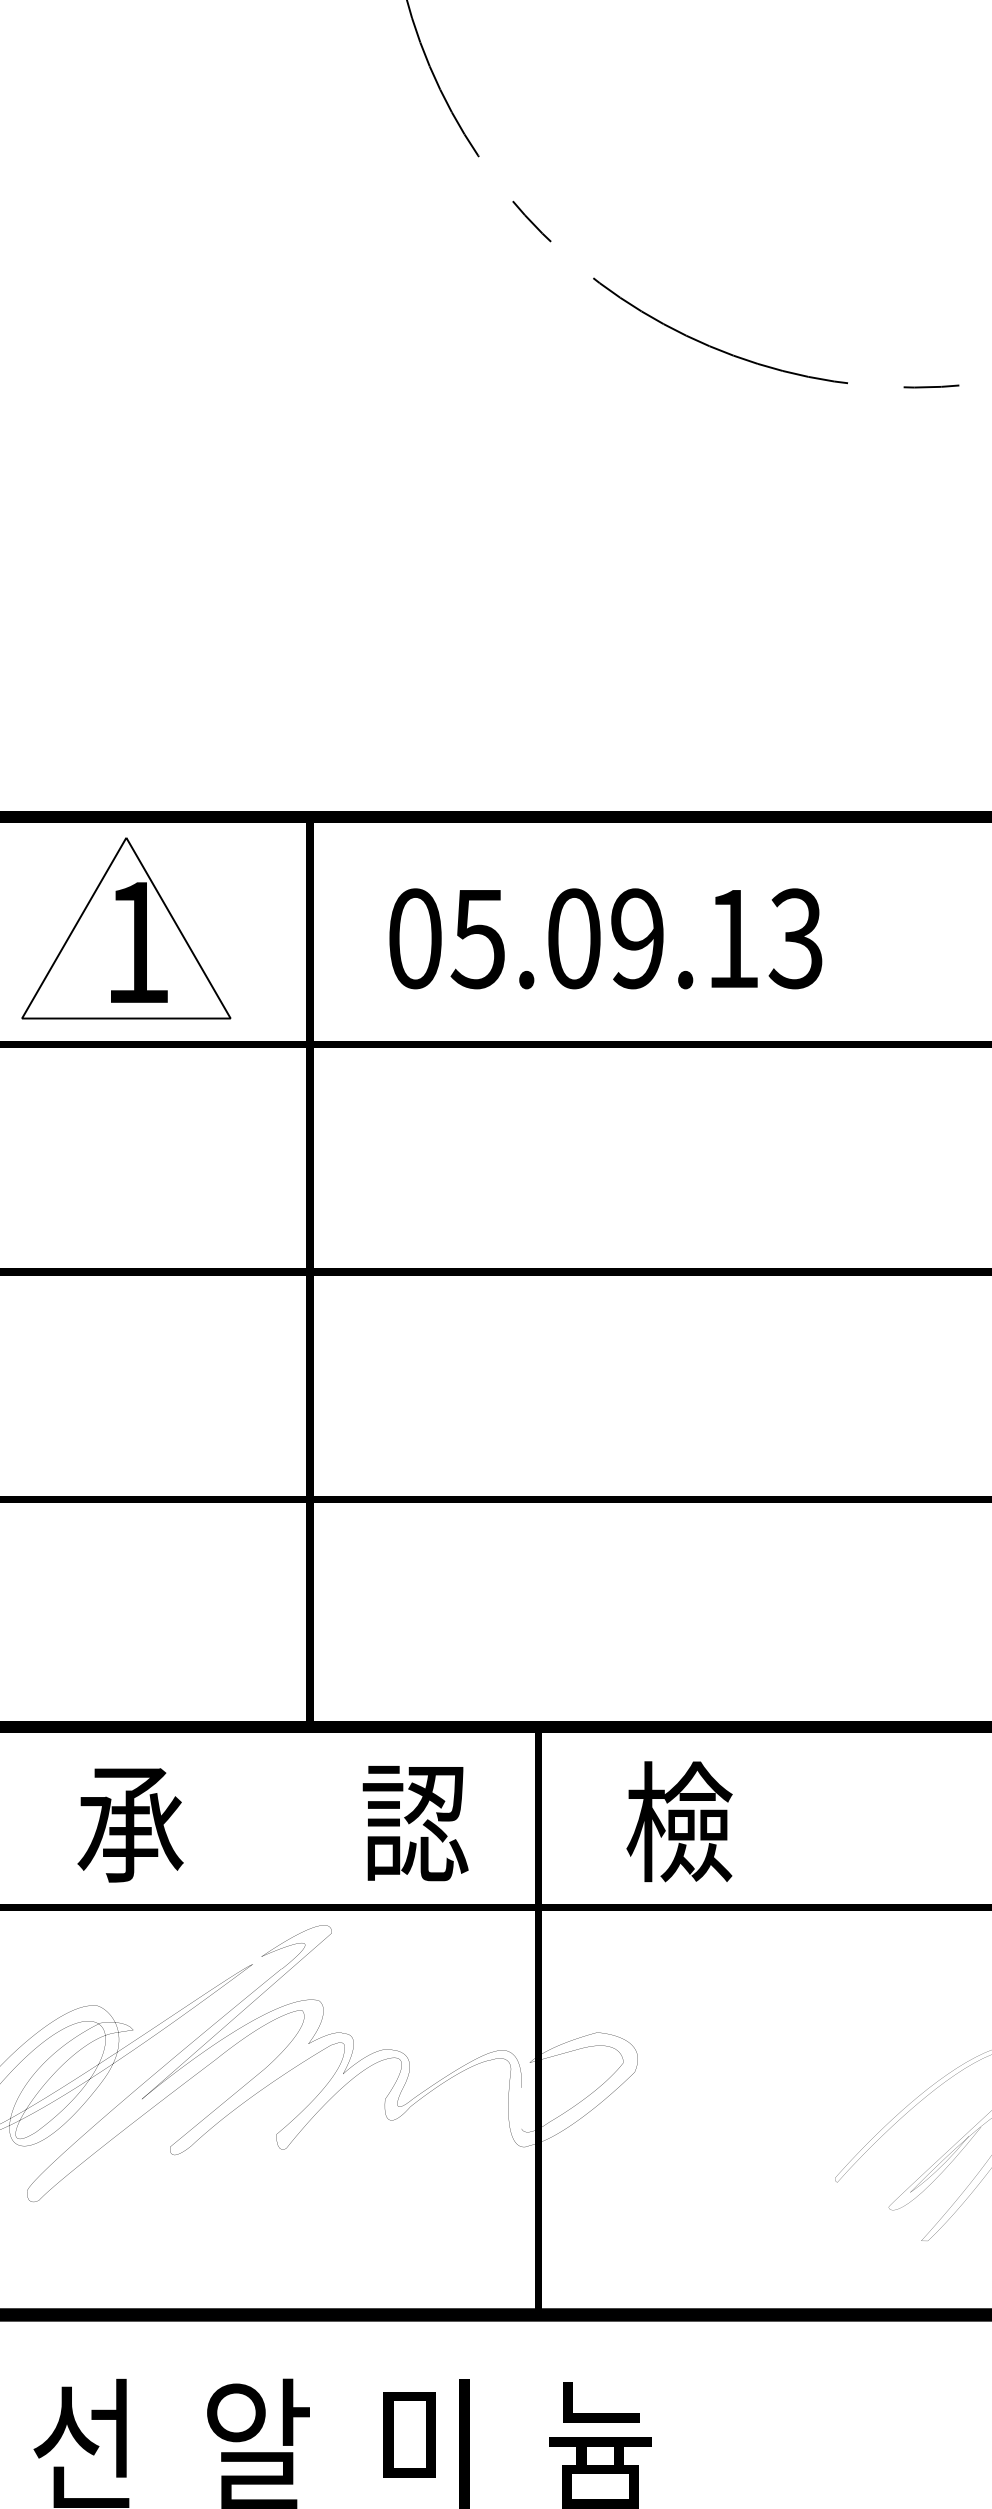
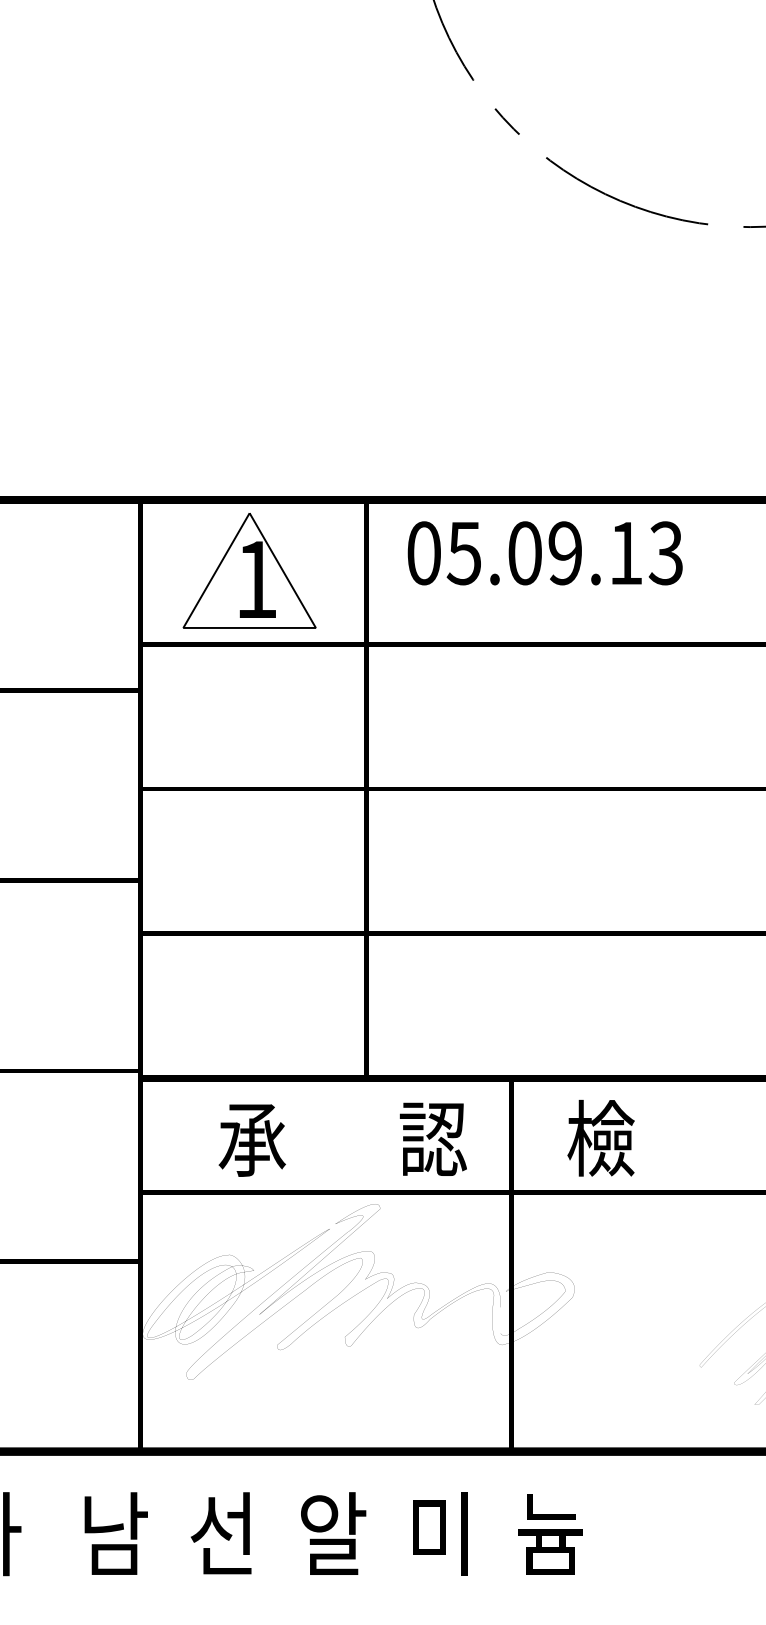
text: (604, 939) -> (544, 553), moved

